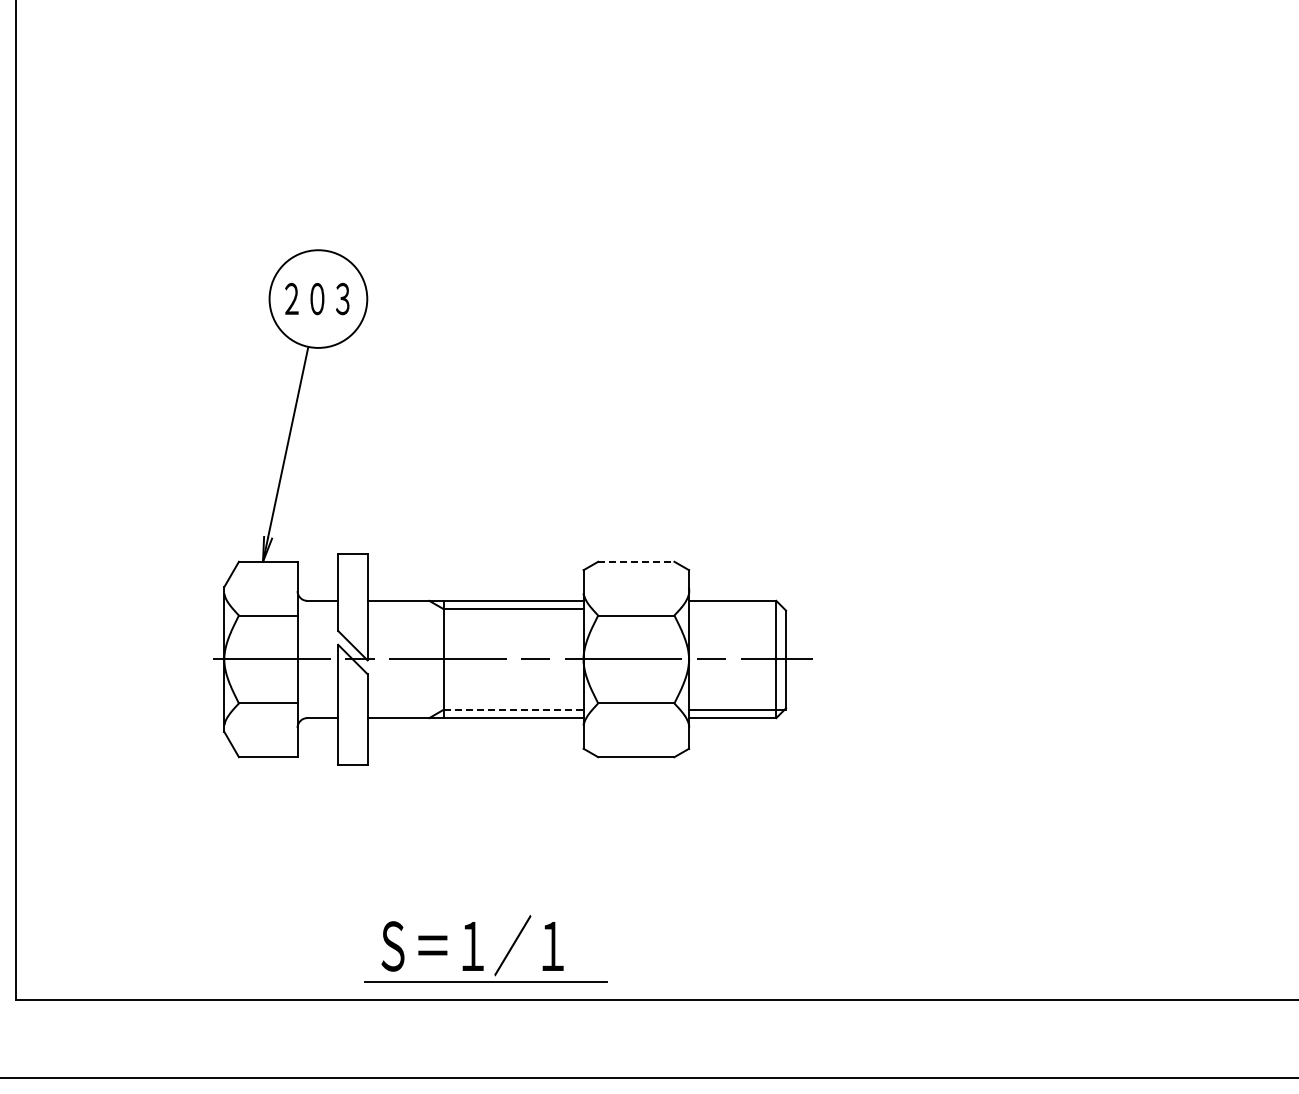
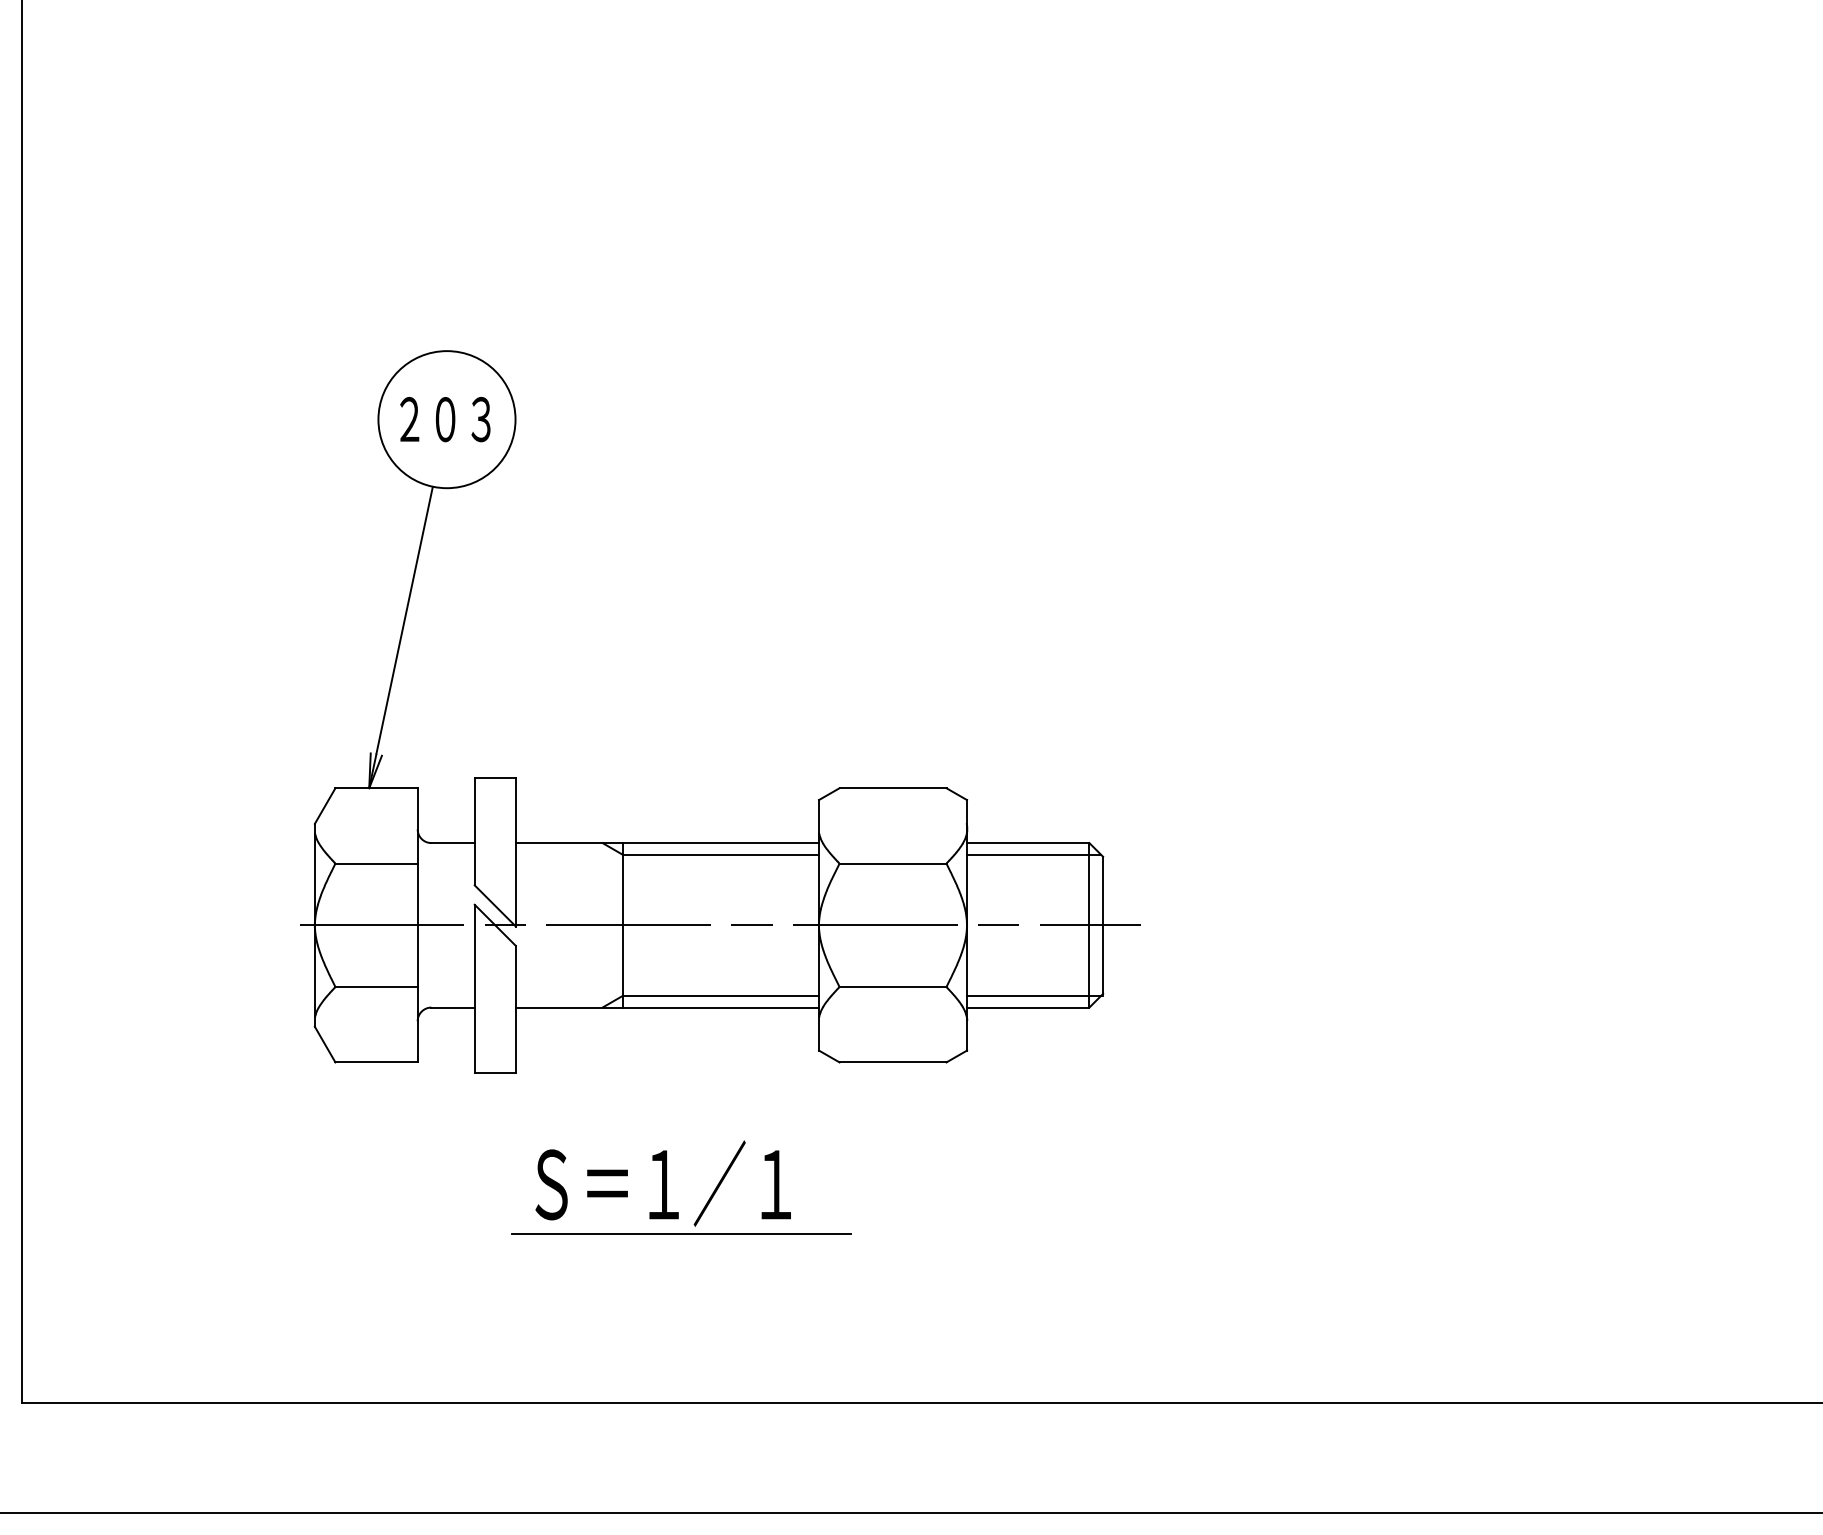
line: (636, 561) -> (893, 787), dashed -> solid
line: (736, 609) -> (1033, 855), added
line: (513, 709) -> (720, 995), dashed -> solid
part: (475, 948) -> (667, 1187), moved

